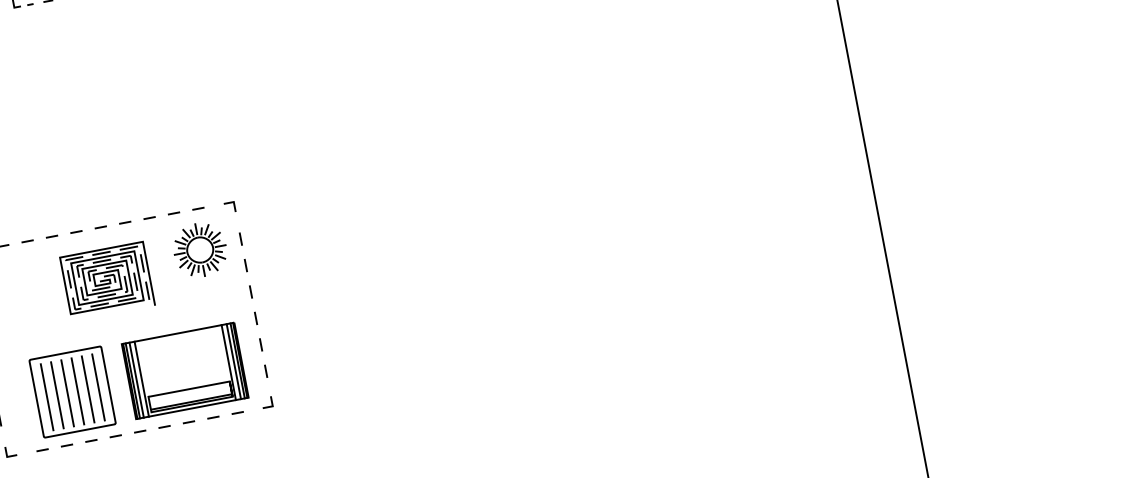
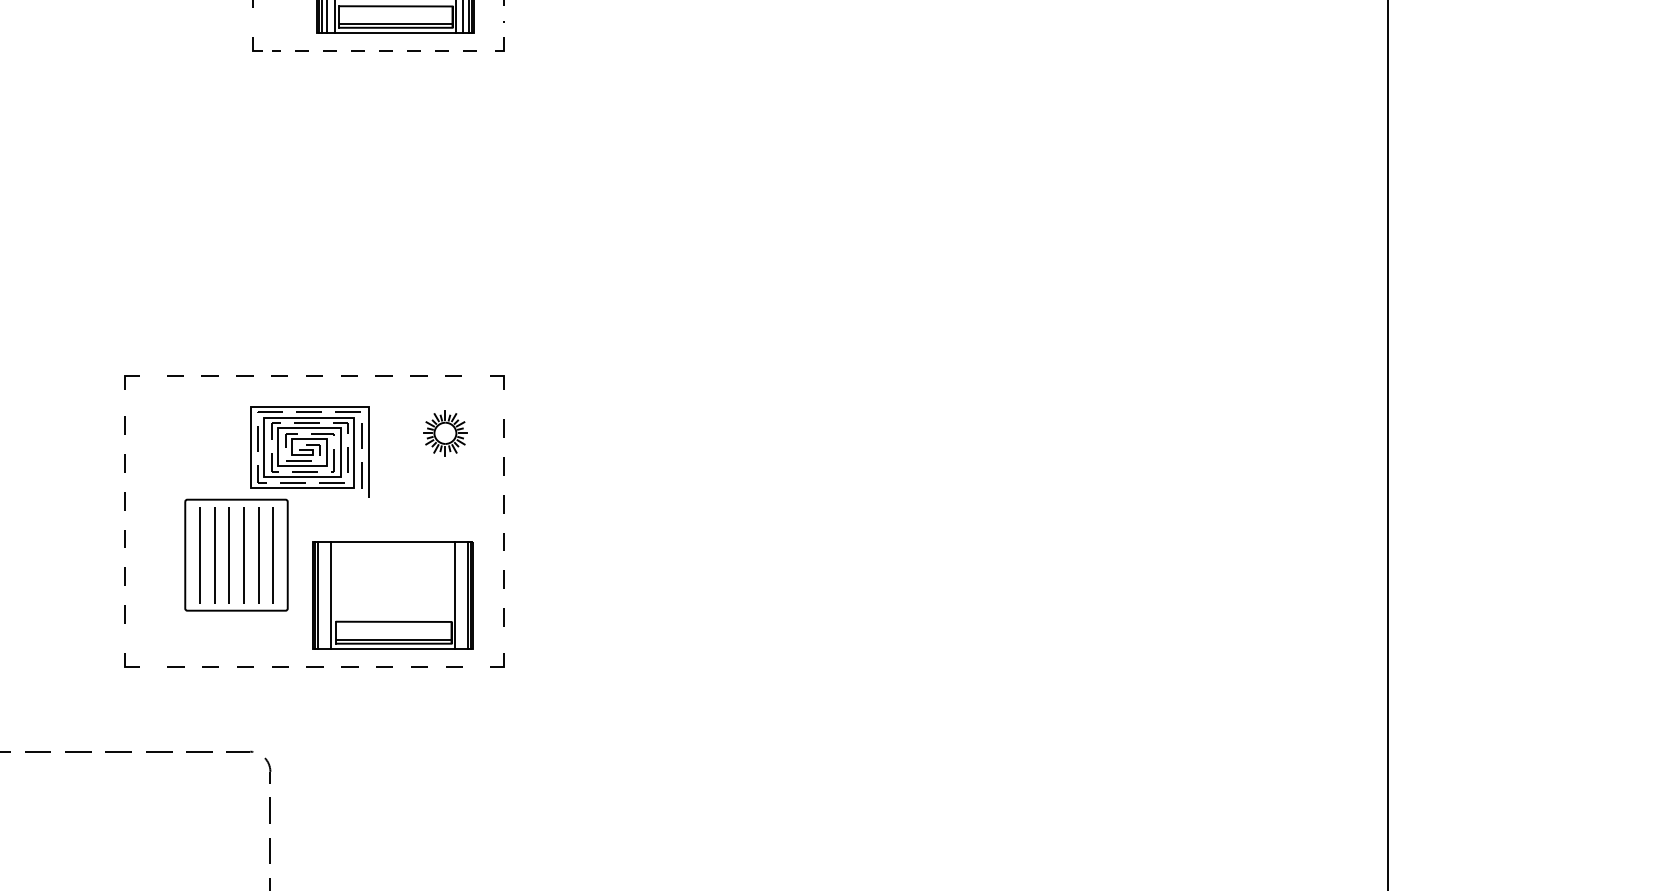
part: (200, 250) -> (445, 433), size x0.6
line: (233, 361) -> (462, 595), removed
line: (136, 380) -> (323, 595), removed
part: (72, 391) -> (236, 554), moved

